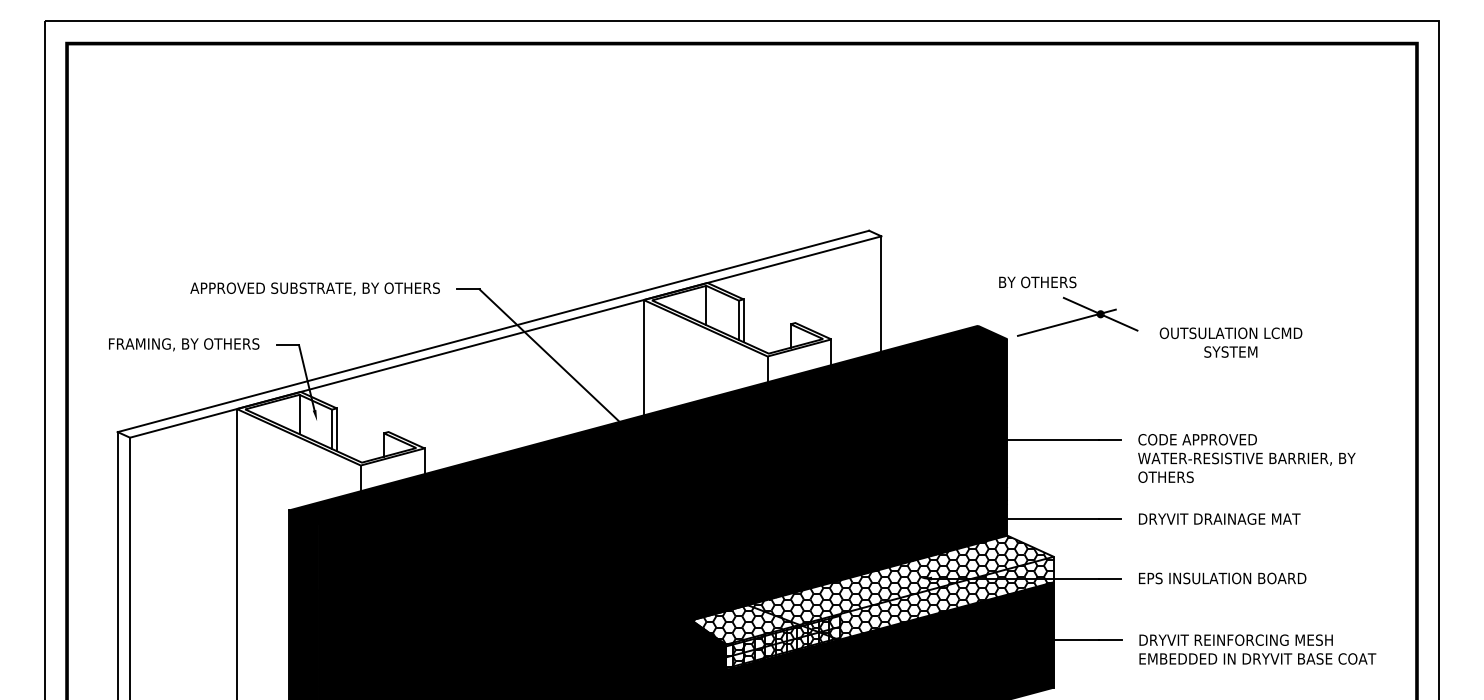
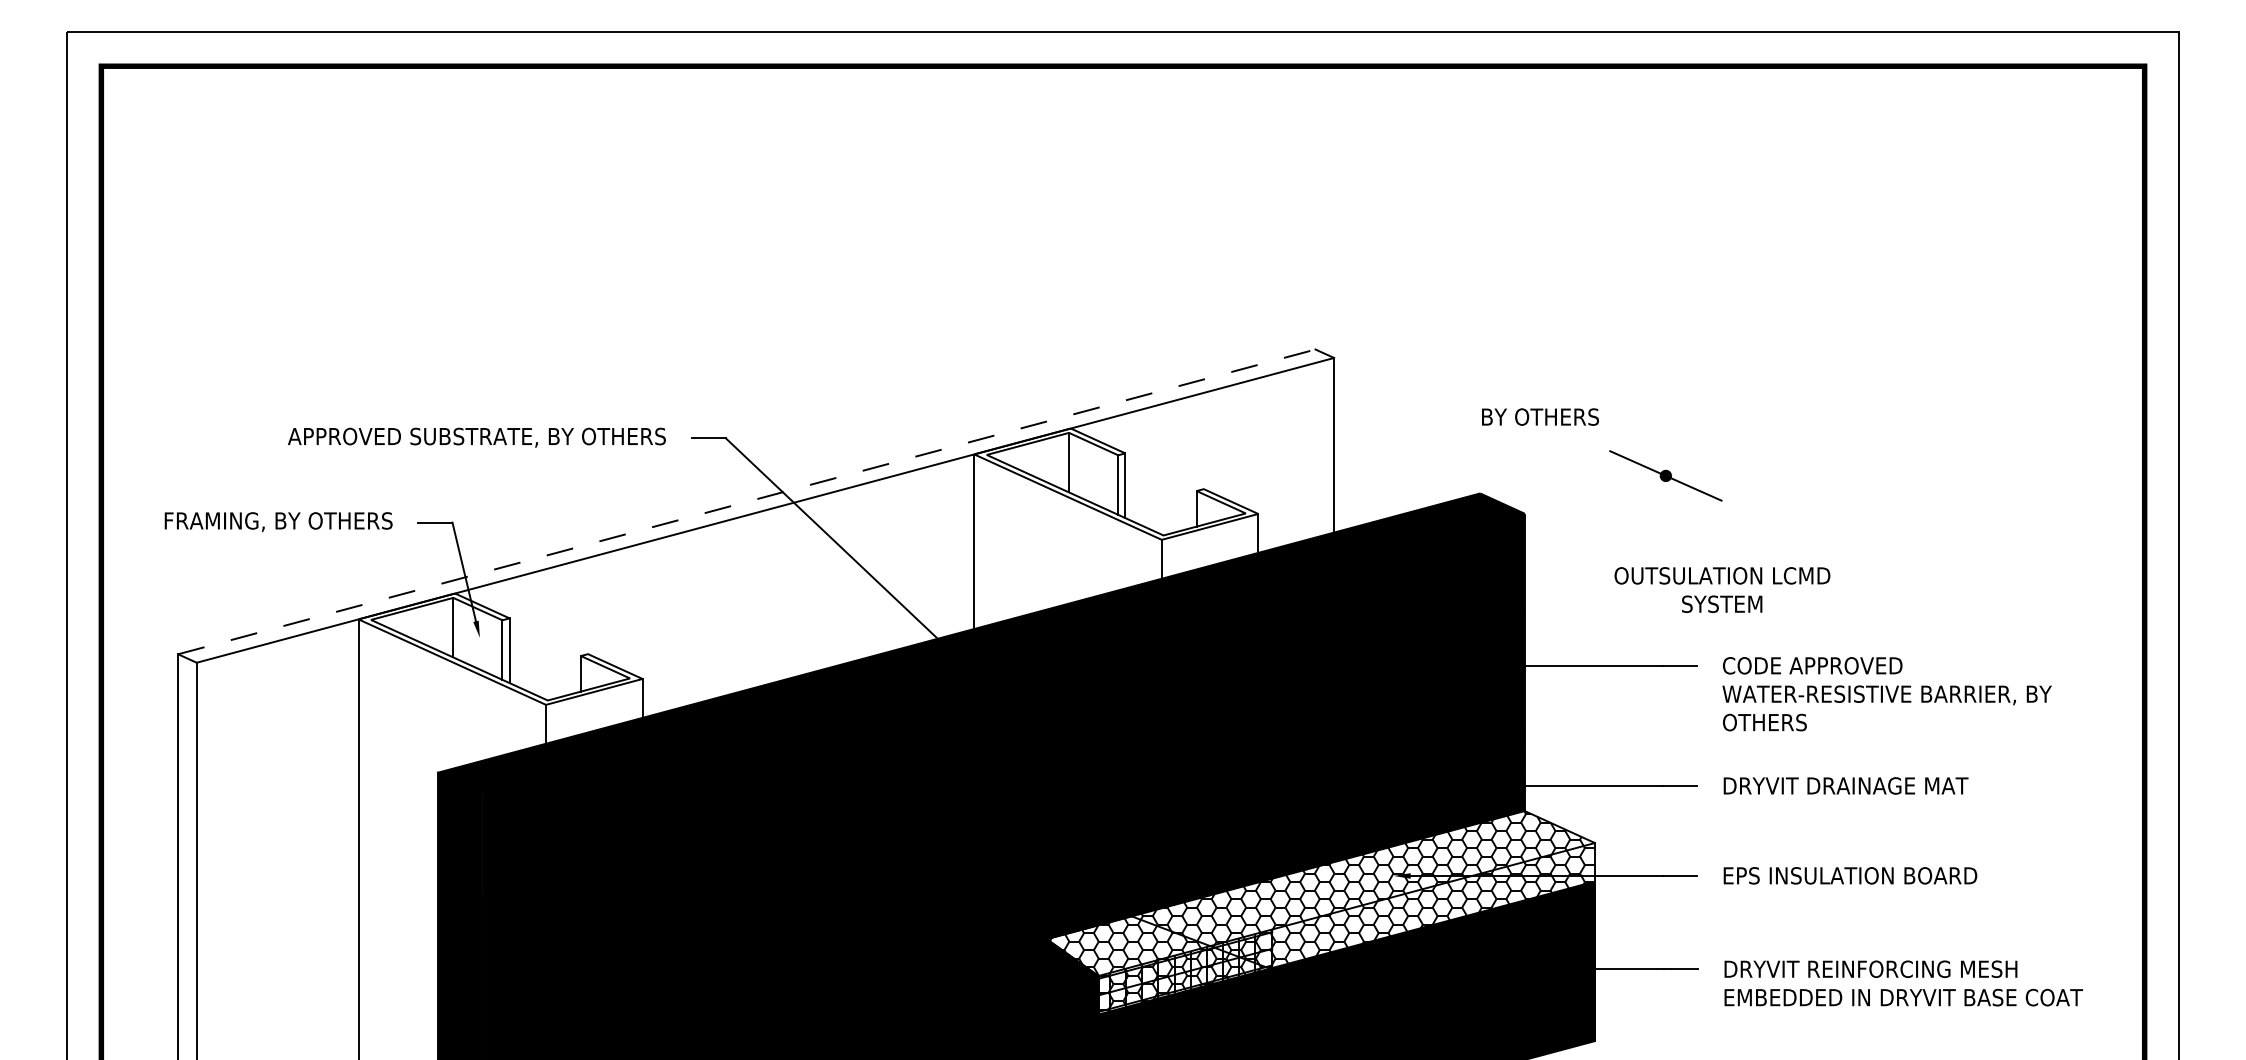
text: (1037, 282) -> (1539, 417), moved
line: (1066, 322) -> (1614, 488), removed
line: (493, 331) -> (746, 501), solid -> dashed
text: (1230, 342) -> (1721, 589), moved

